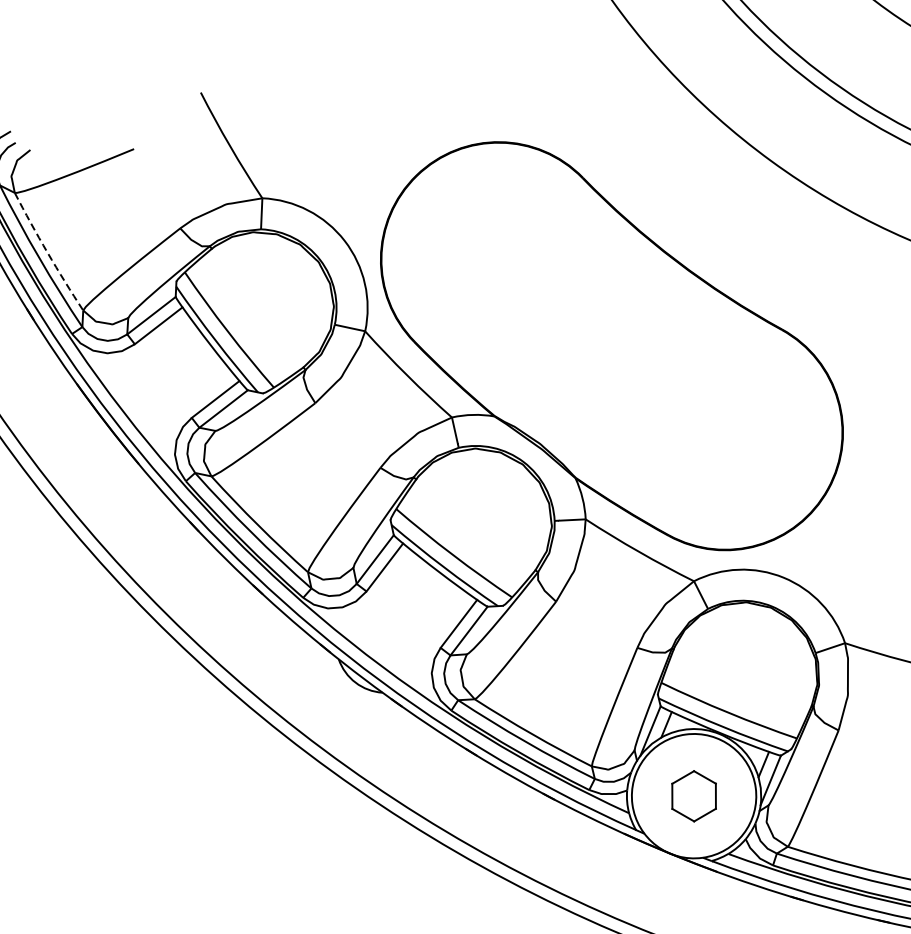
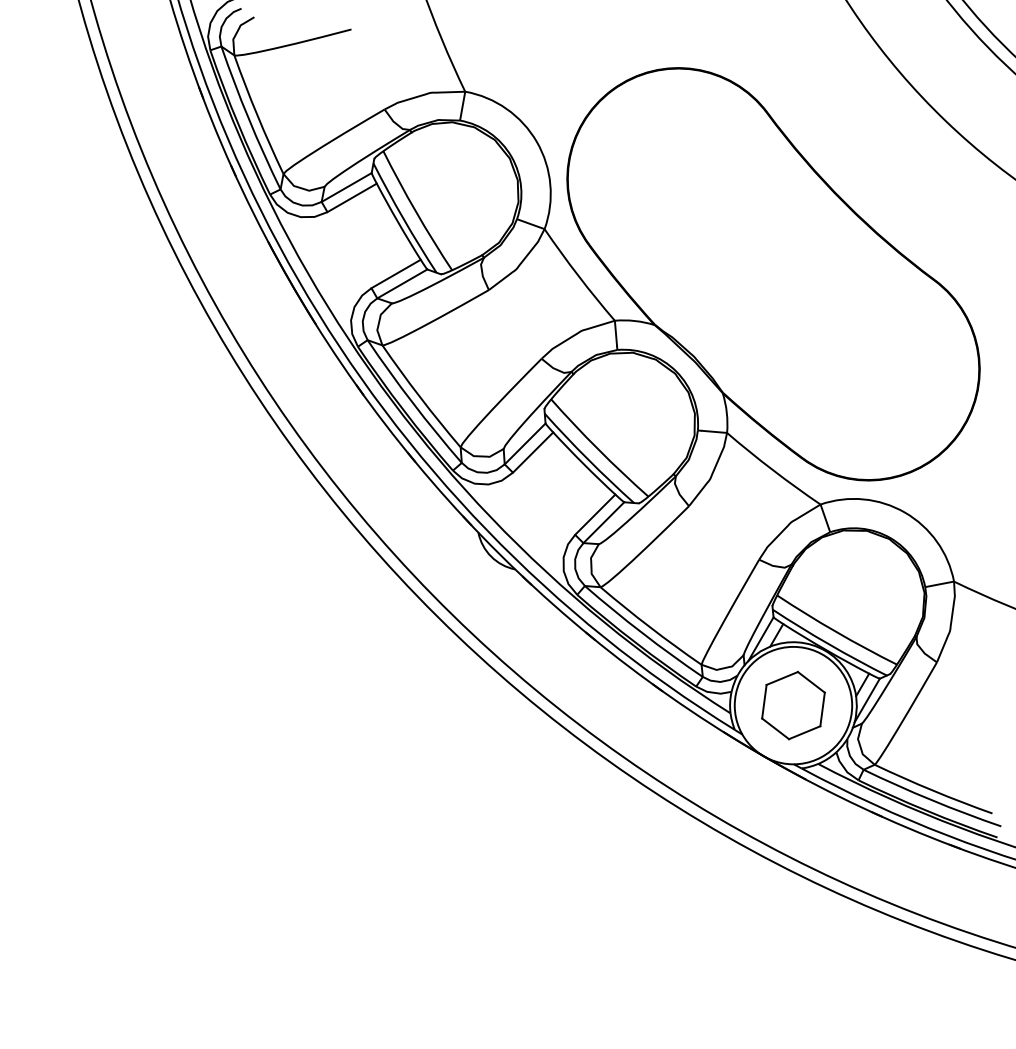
arc: (47, 252) -> (257, 115), dashed -> solid
part: (694, 796) -> (793, 705), size x1.43

